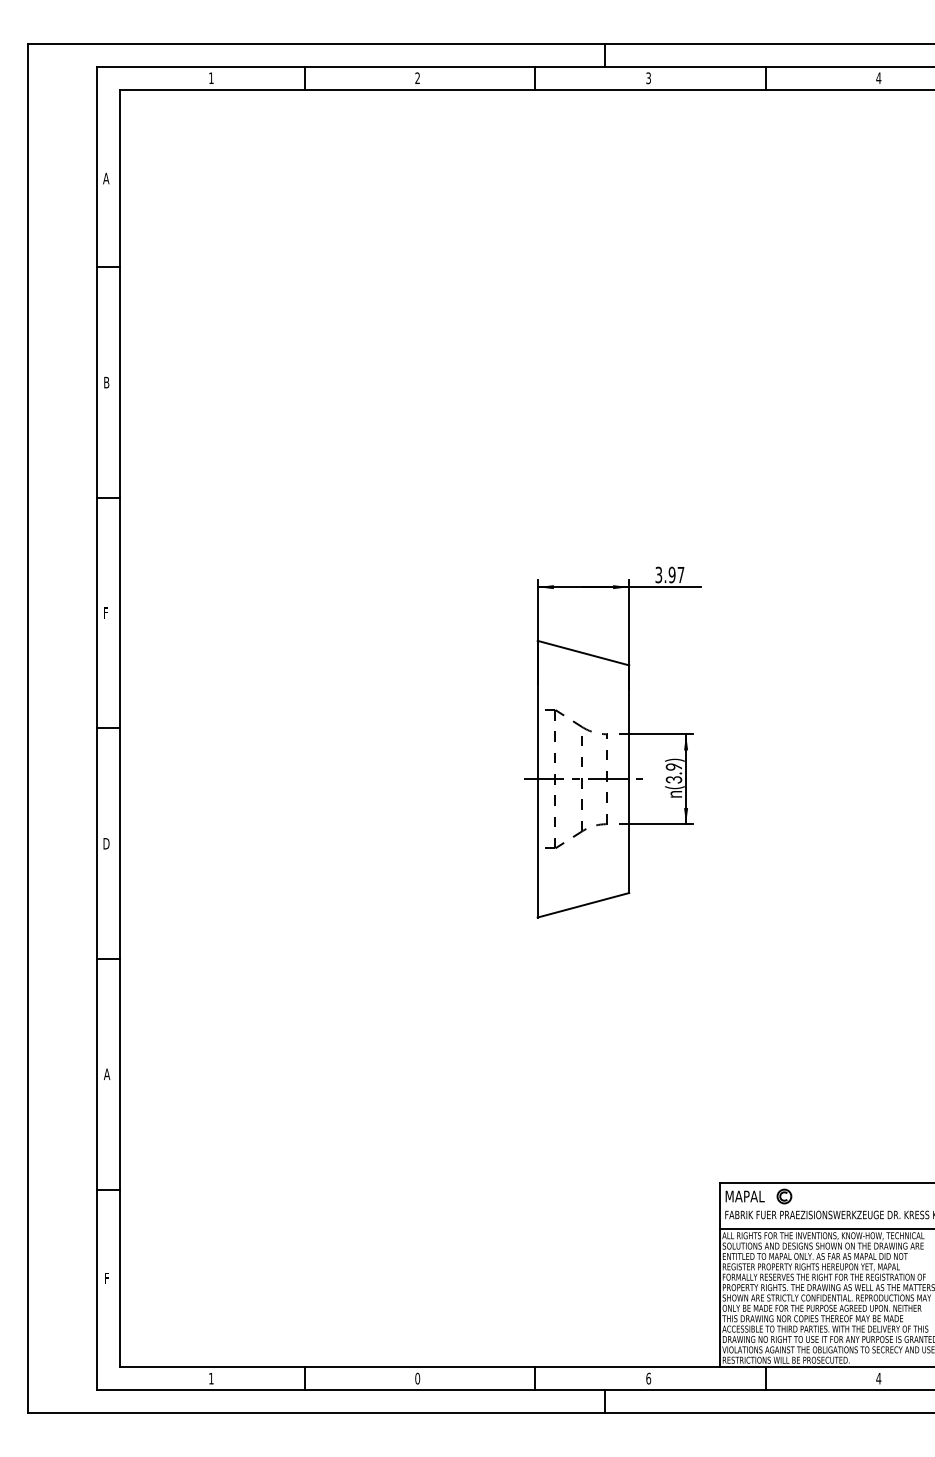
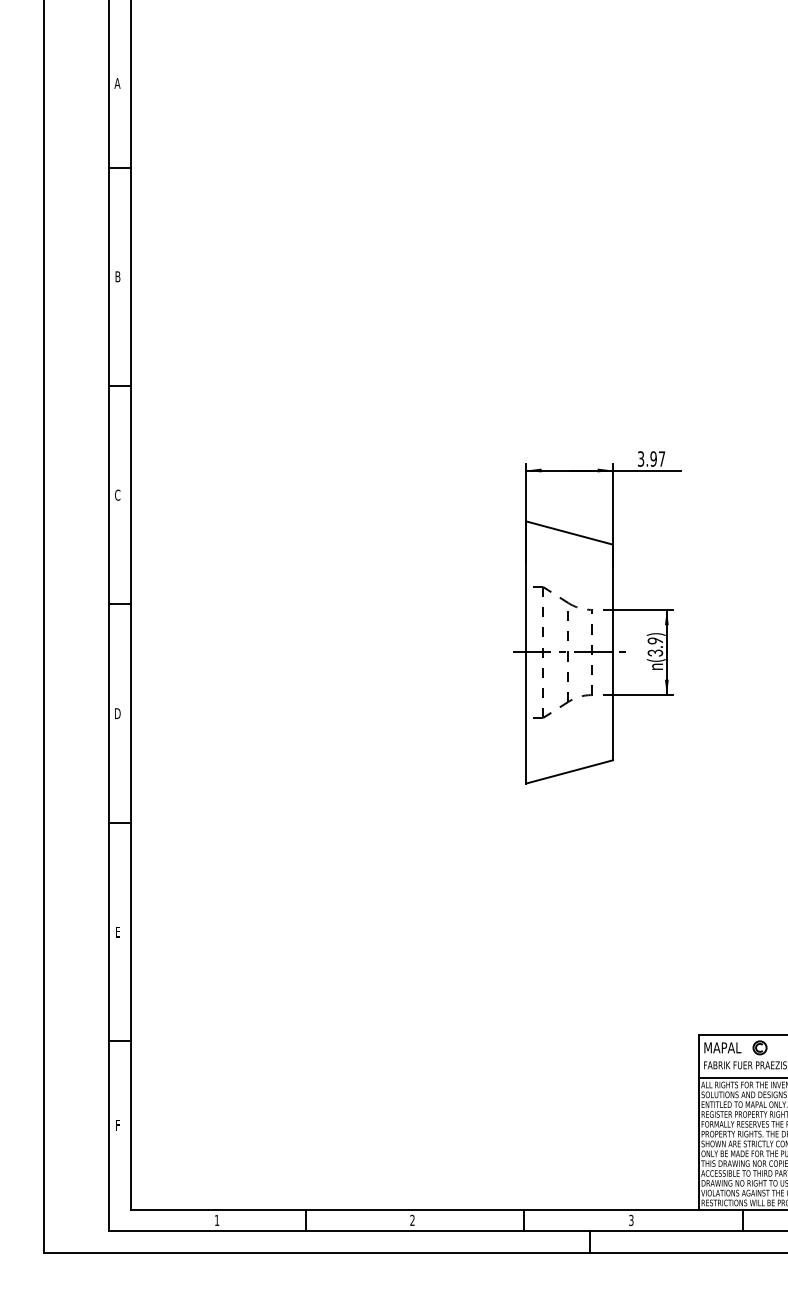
text: (106, 613) -> (117, 495), F -> C
text: (106, 1073) -> (117, 931), A -> E
text: (417, 1378) -> (412, 1220), 0 -> 2
text: (648, 1378) -> (631, 1220), 6 -> 3

